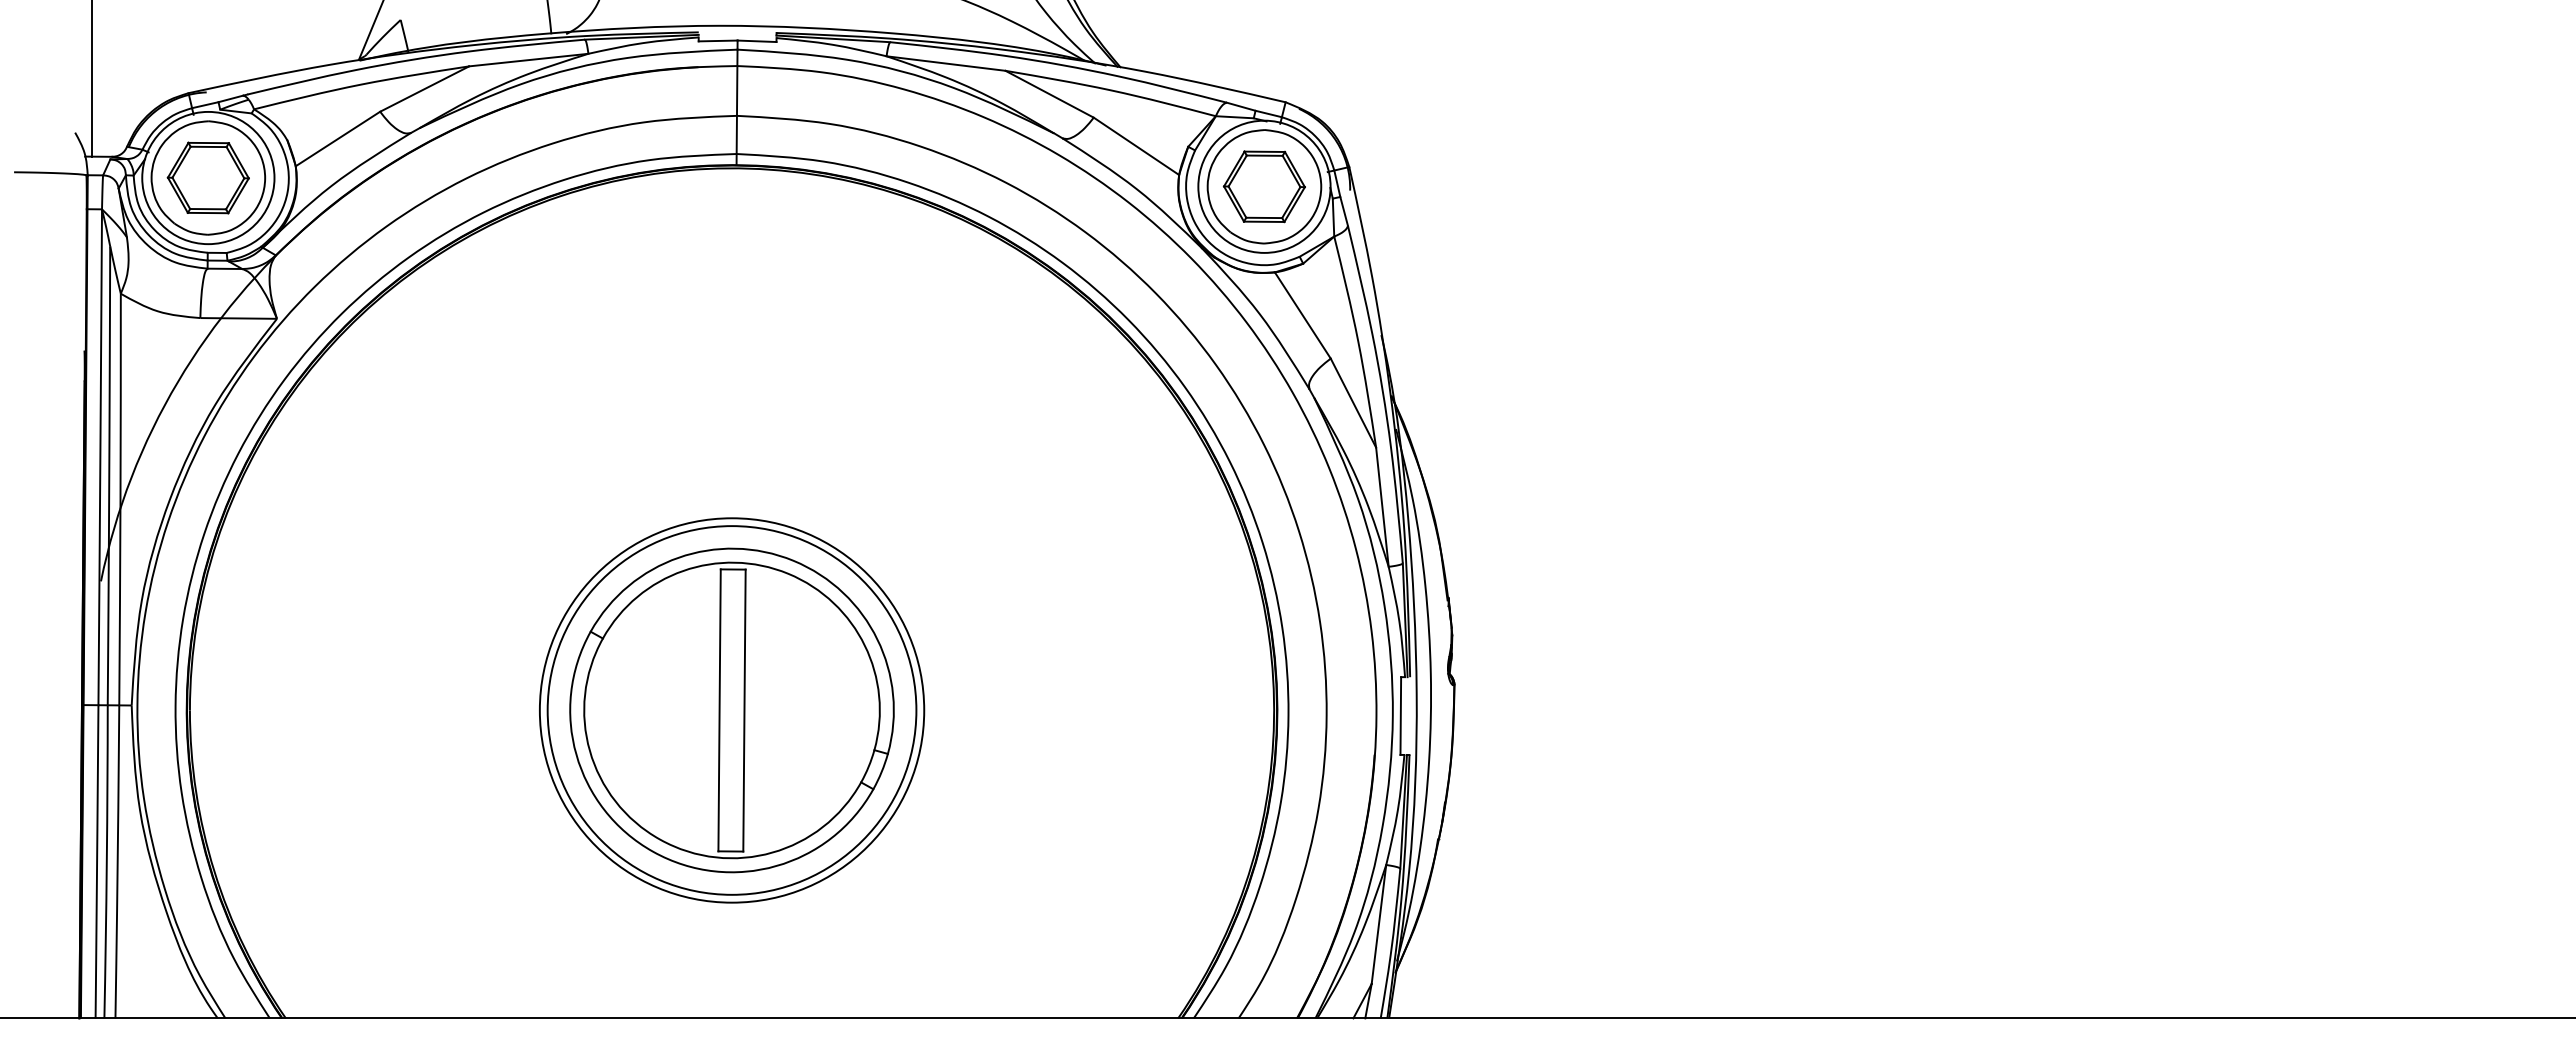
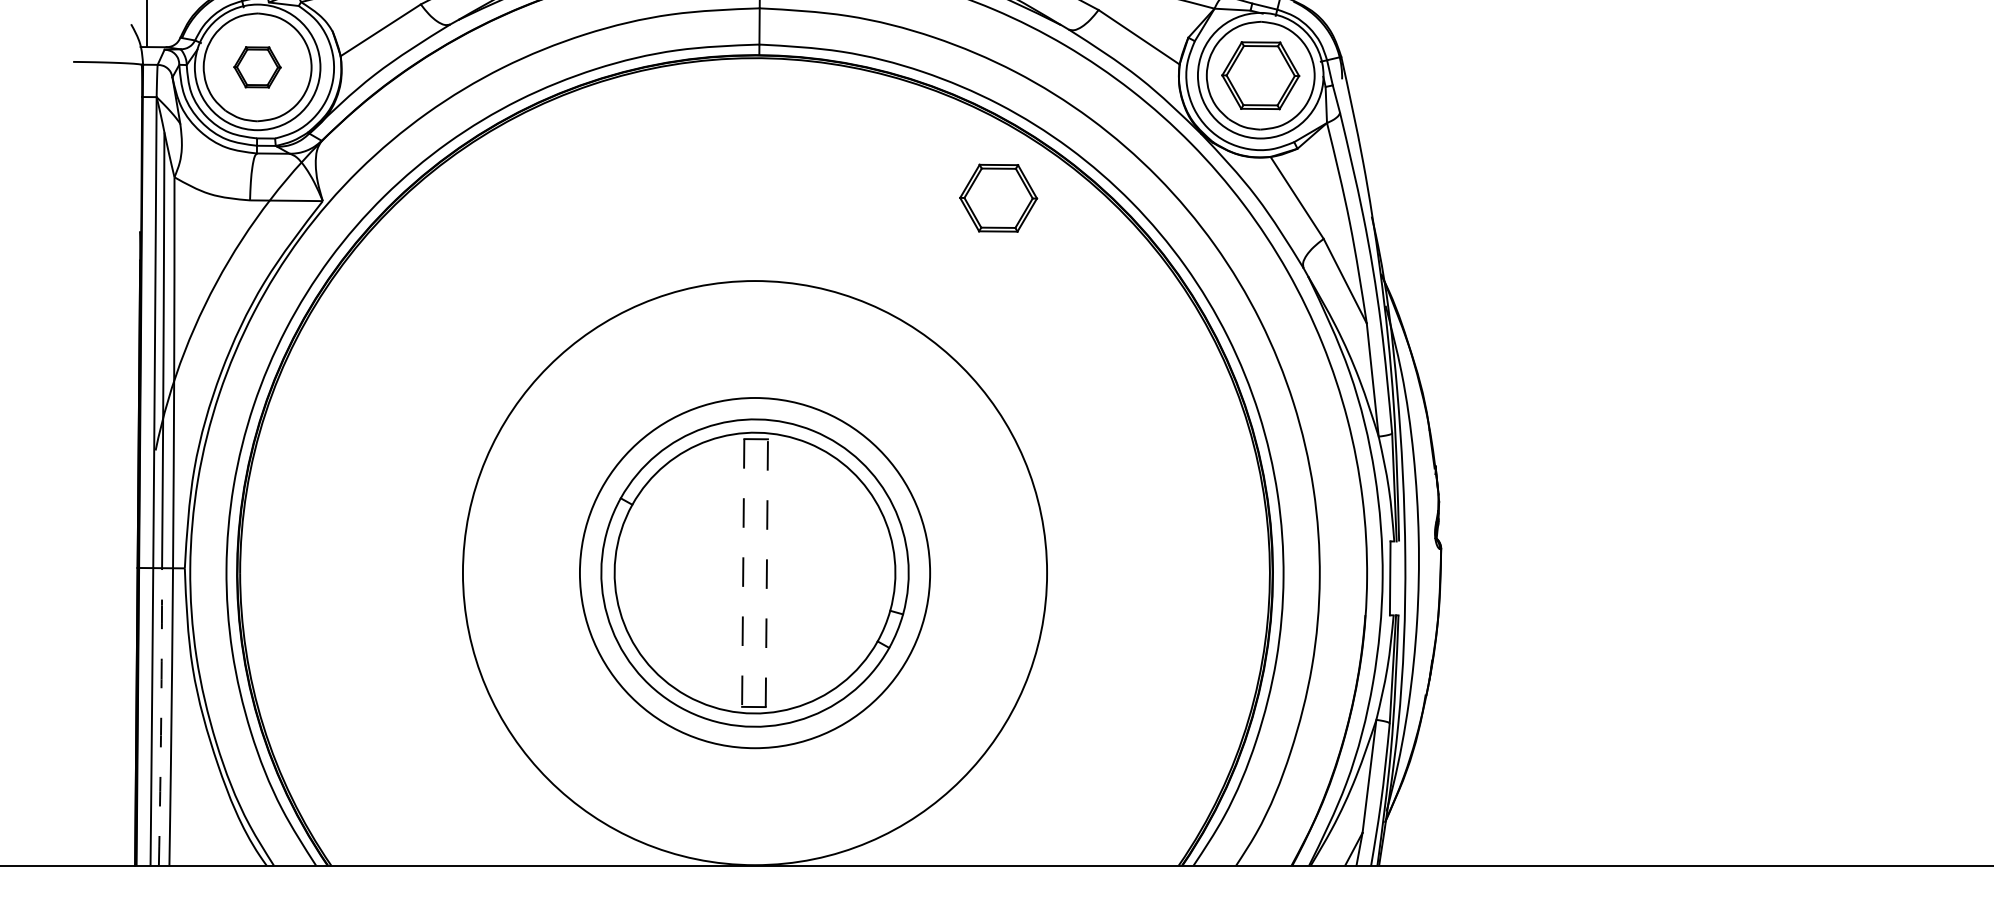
part: (207, 177) -> (256, 66), size x0.6
part: (987, 315) -> (997, 197), added
line: (719, 710) -> (743, 573), solid -> dashed
circle: (731, 710) -> (754, 573), size x1.6
line: (744, 710) -> (766, 573), solid -> dashed
arc: (106, 861) -> (160, 716), solid -> dashed

